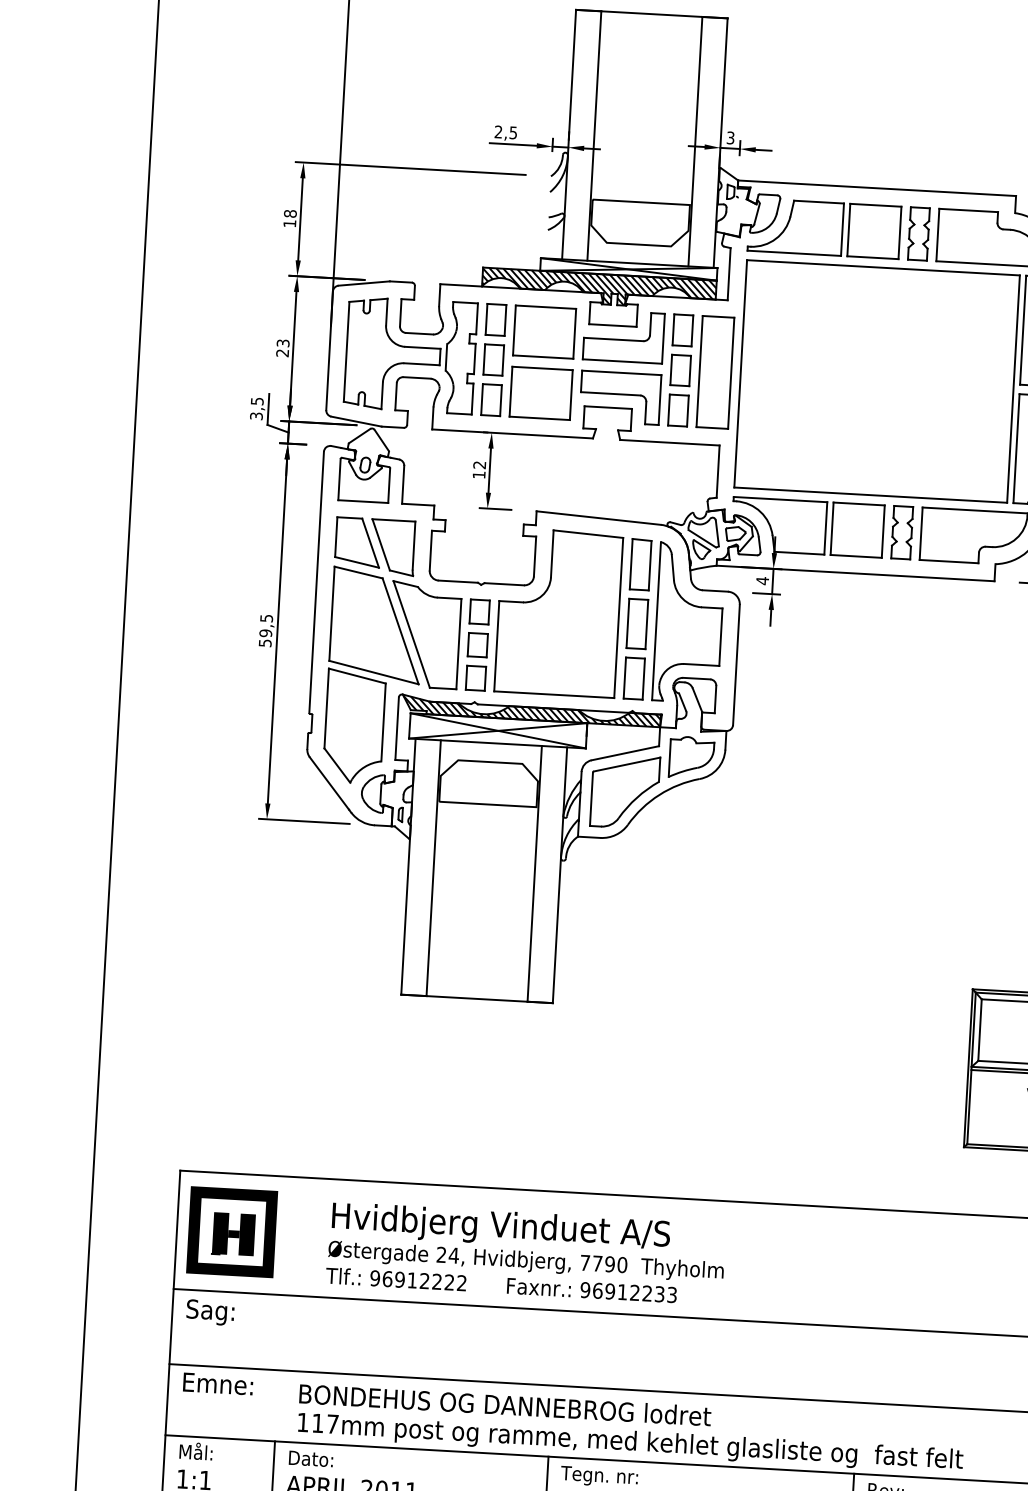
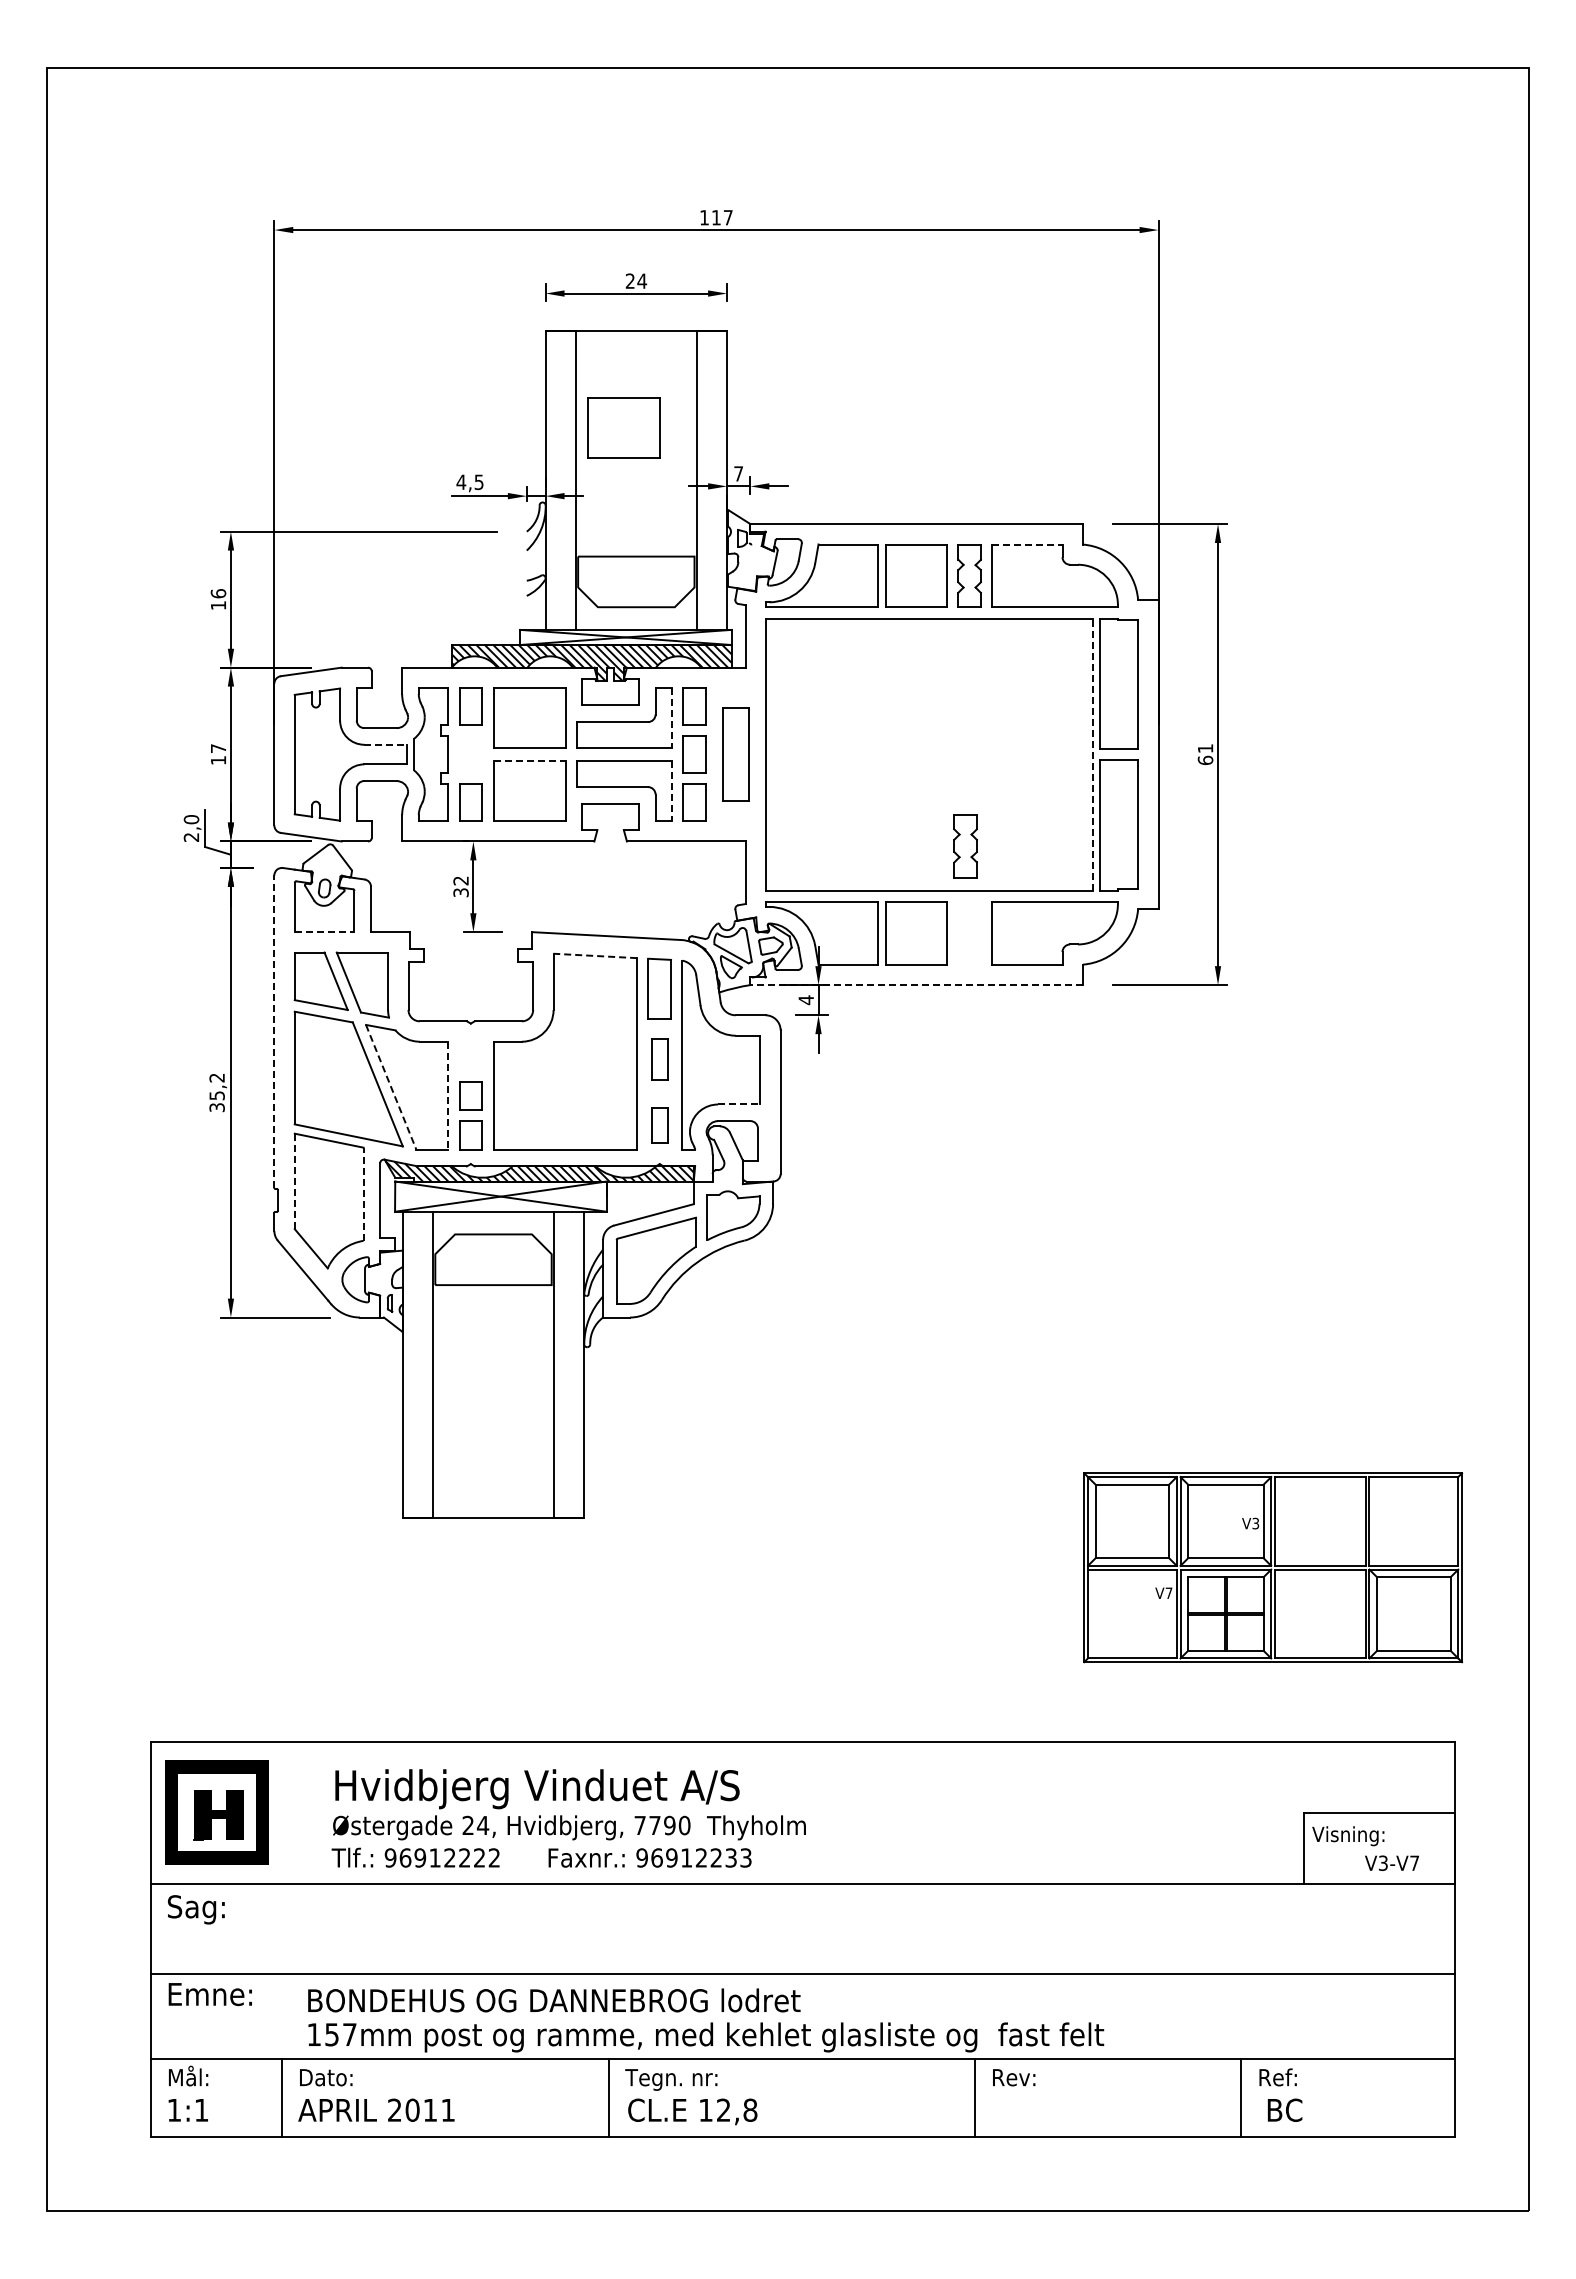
part: (636, 93) -> (623, 427), added
text: (498, 131) -> (461, 481), 2,5 -> 4,5
text: (730, 137) -> (738, 473), 3 -> 7
line: (968, 210) -> (1027, 544), solid -> dashed
text: (289, 213) -> (217, 593), 18 -> 16
line: (663, 338) -> (671, 717), solid -> dashed
line: (422, 347) -> (385, 744), solid -> dashed
text: (282, 348) -> (218, 754), 23 -> 17
part: (493, 359) -> (470, 754), removed
line: (543, 368) -> (530, 761), solid -> dashed
part: (714, 372) -> (735, 754), size x0.7
line: (1013, 389) -> (1092, 754), solid -> dashed
line: (659, 400) -> (671, 791), solid -> dashed
text: (256, 408) -> (191, 828), 3,5 -> 2,0
text: (478, 474) -> (460, 892), 12 -> 32
line: (363, 501) -> (324, 932), solid -> dashed
part: (902, 532) -> (965, 846), moved
line: (588, 533) -> (595, 955), solid -> dashed
line: (855, 573) -> (916, 985), solid -> dashed
line: (316, 582) -> (274, 1031), solid -> dashed
part: (479, 611) -> (470, 1055), removed
part: (637, 623) -> (659, 1059), size x0.7
text: (265, 630) -> (216, 1092), 59,5 -> 35,2
line: (411, 634) -> (391, 1087), solid -> dashed
line: (459, 644) -> (448, 1096), solid -> dashed
line: (701, 665) -> (739, 1104), solid -> dashed
part: (634, 678) -> (659, 1125), size x0.7
line: (326, 708) -> (294, 1181), solid -> dashed
line: (383, 722) -> (363, 1194), solid -> dashed
text: (317, 1423) -> (331, 2034), 117mm -> 157mm

